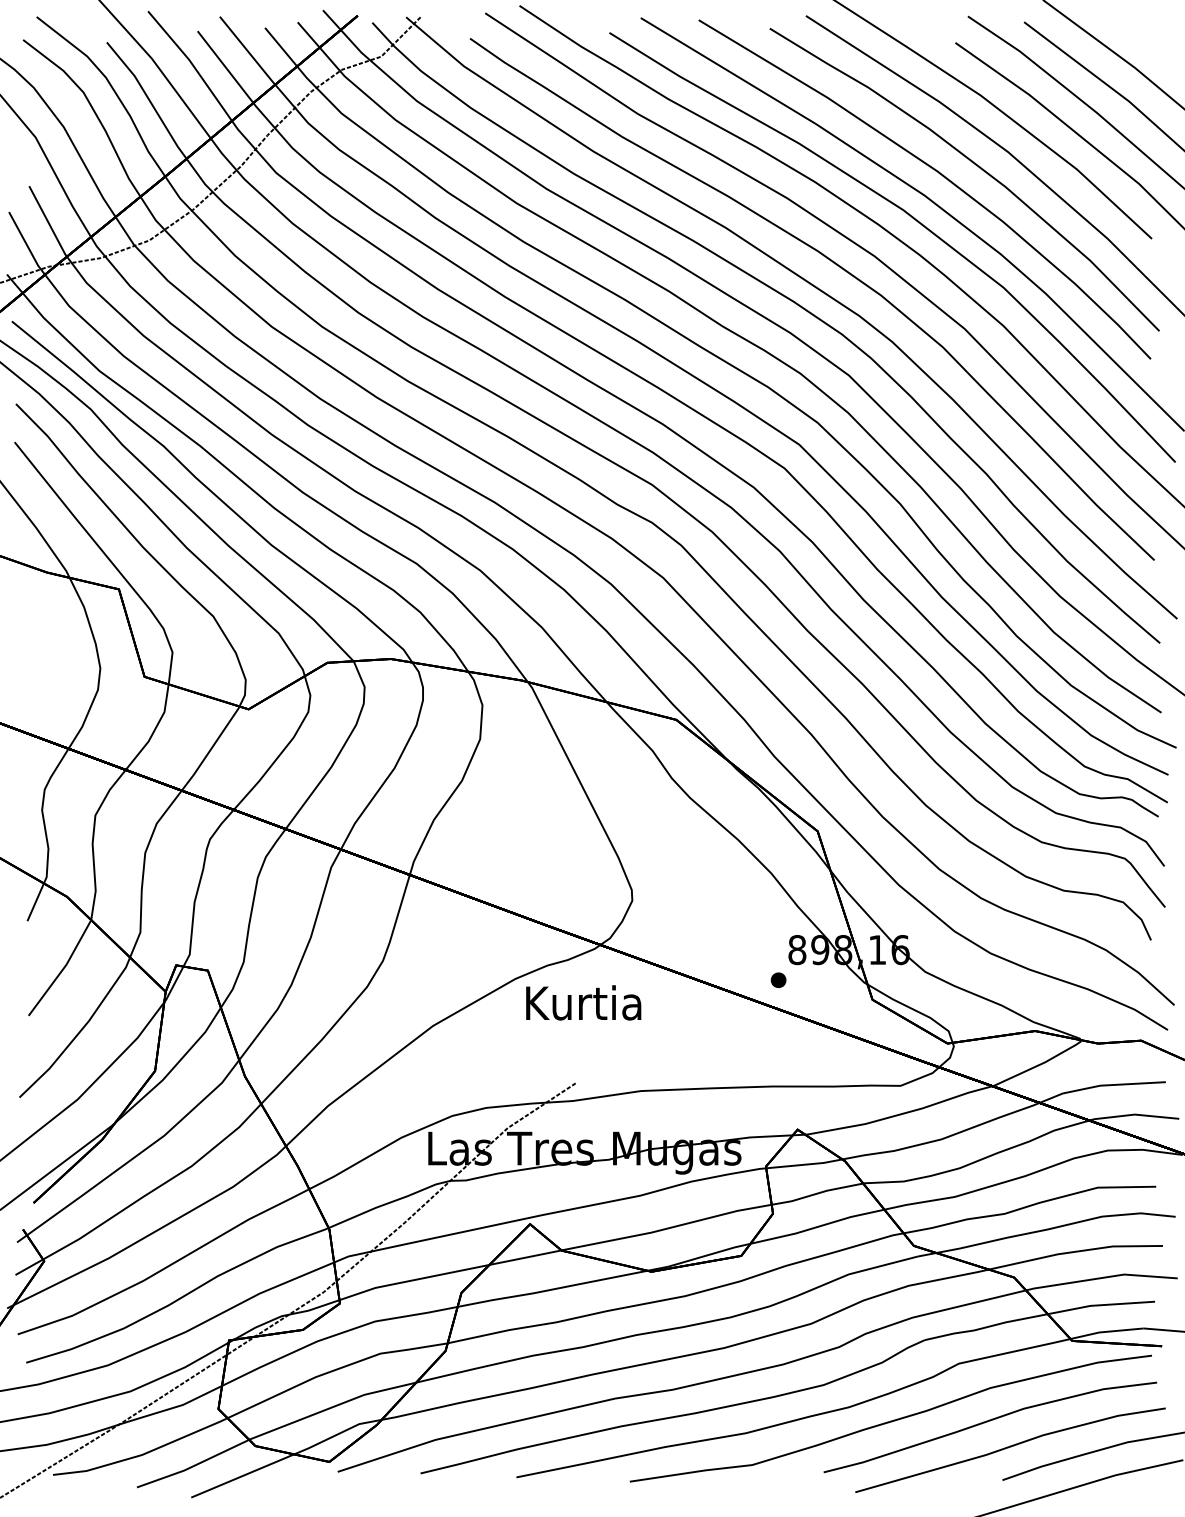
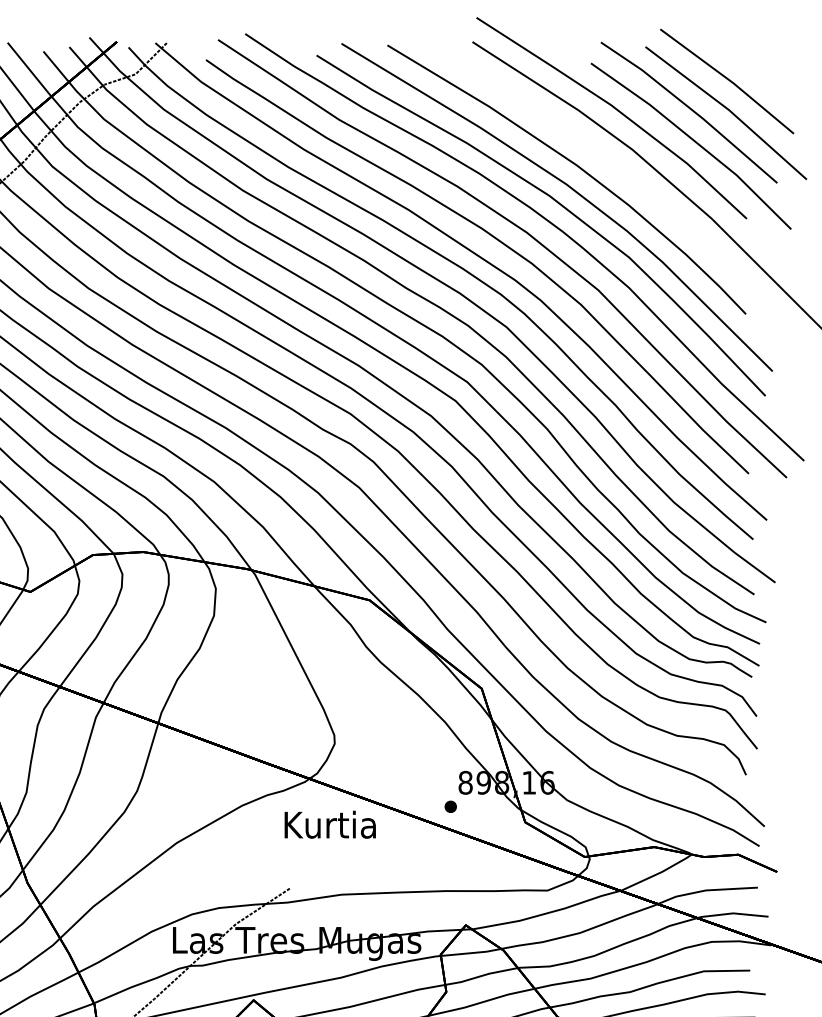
curve: (976, 166) -> (607, 161), removed
text: (583, 1002) -> (330, 824), moved

